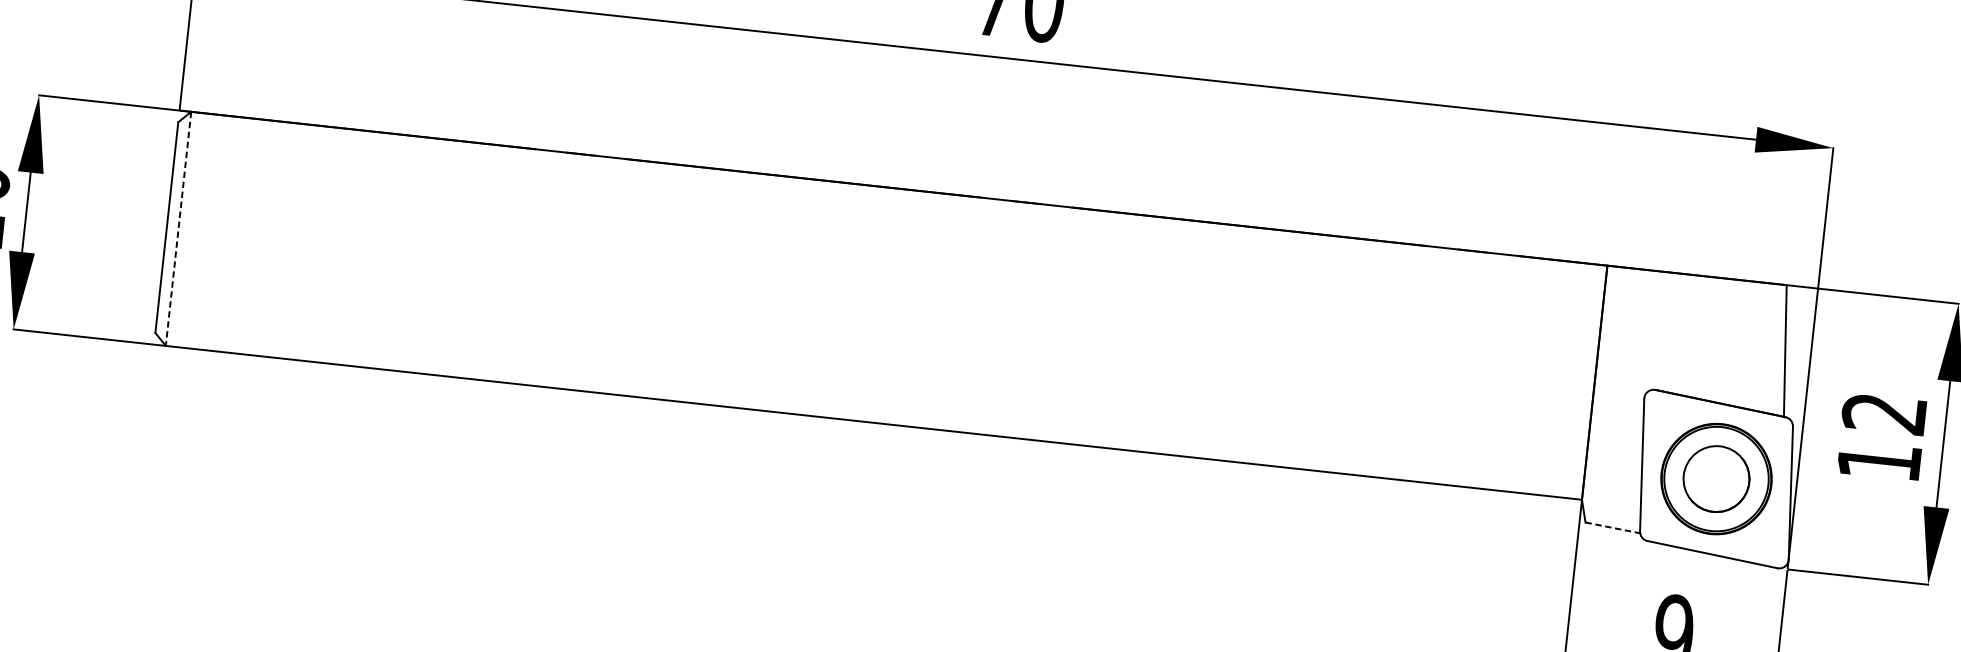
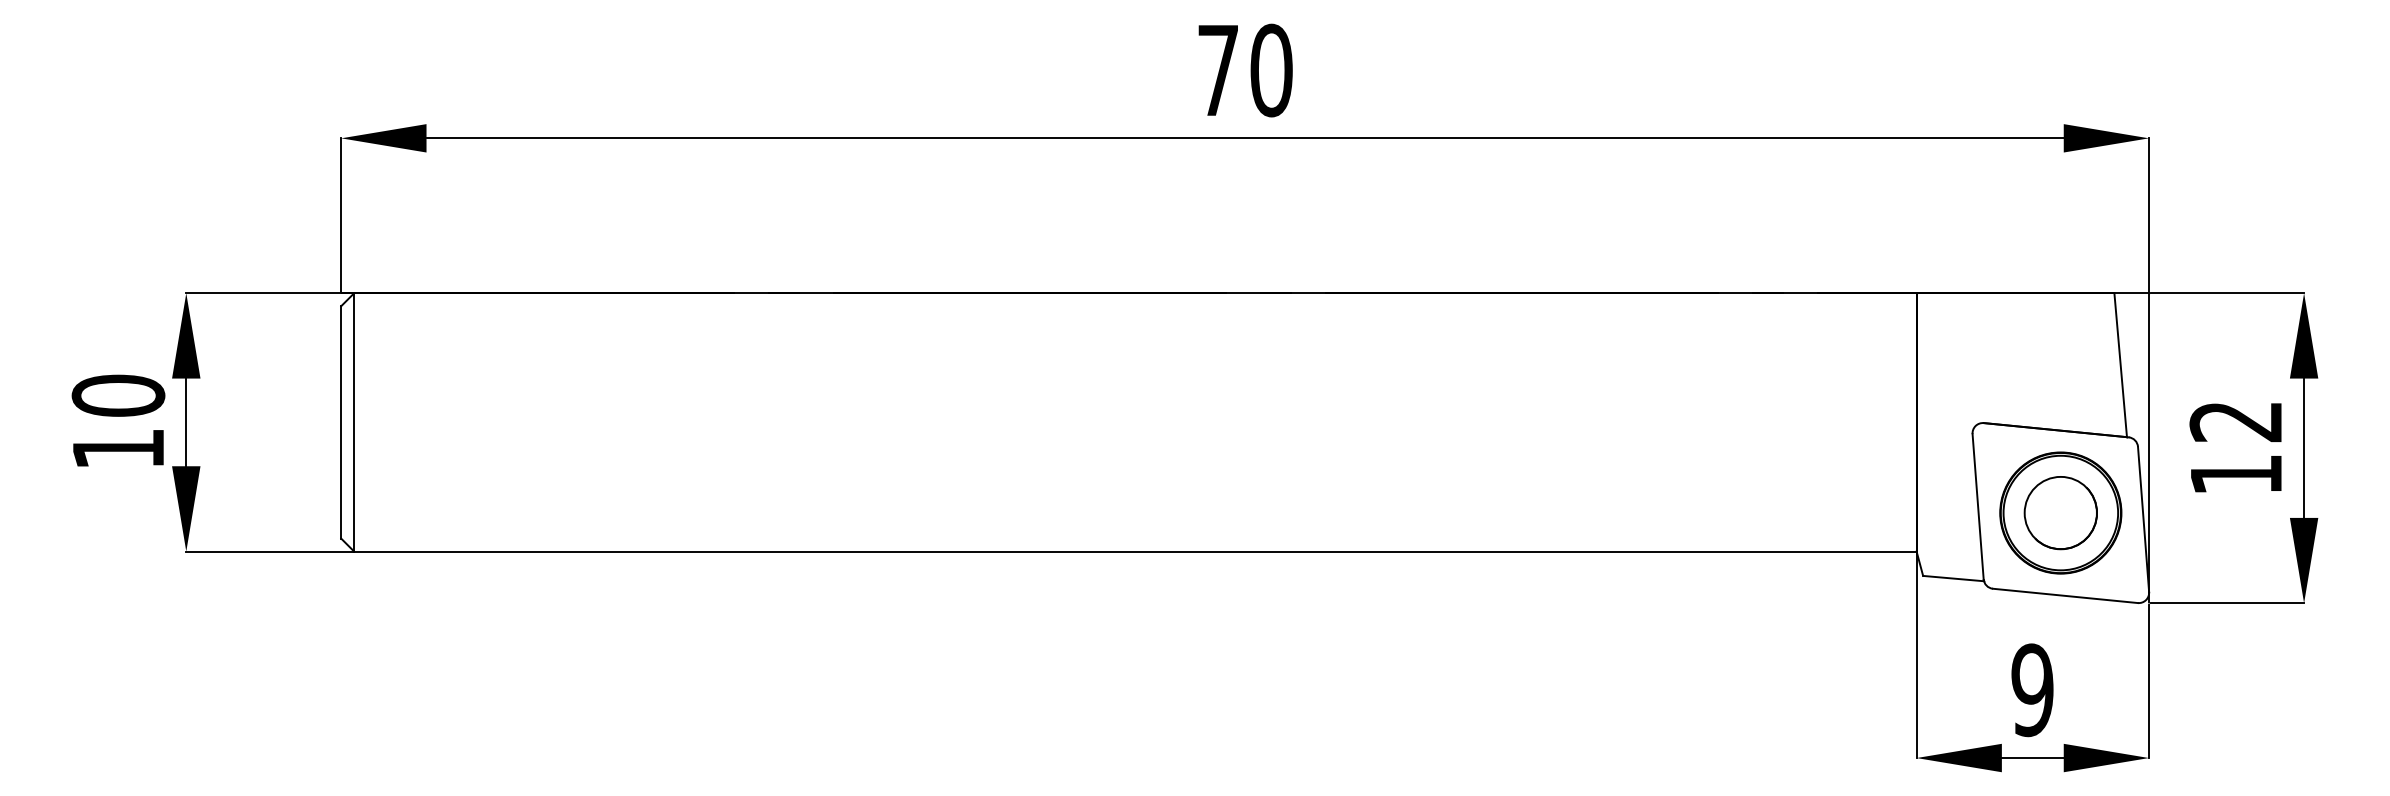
line: (178, 229) -> (354, 422), dashed -> solid
line: (1612, 527) -> (1953, 578), dashed -> solid

